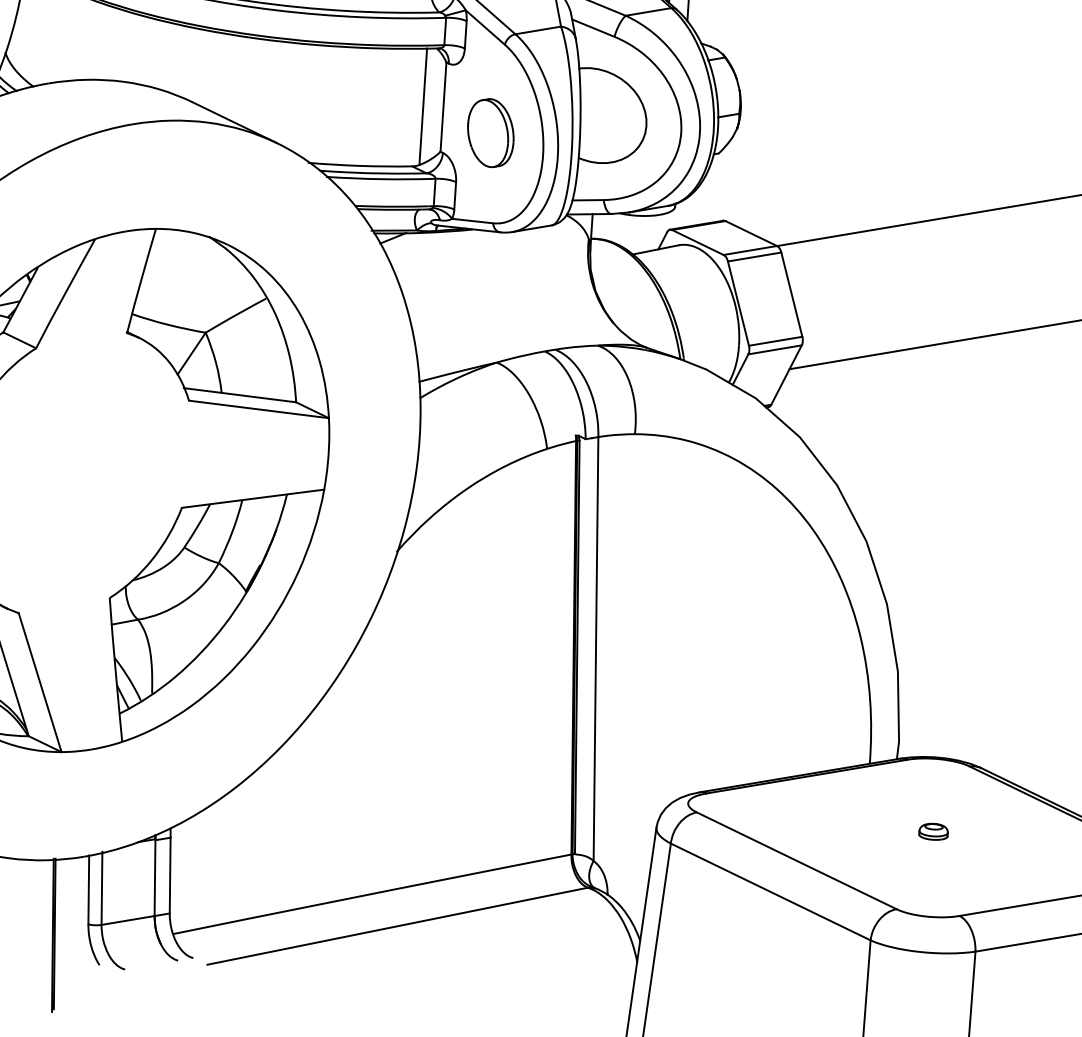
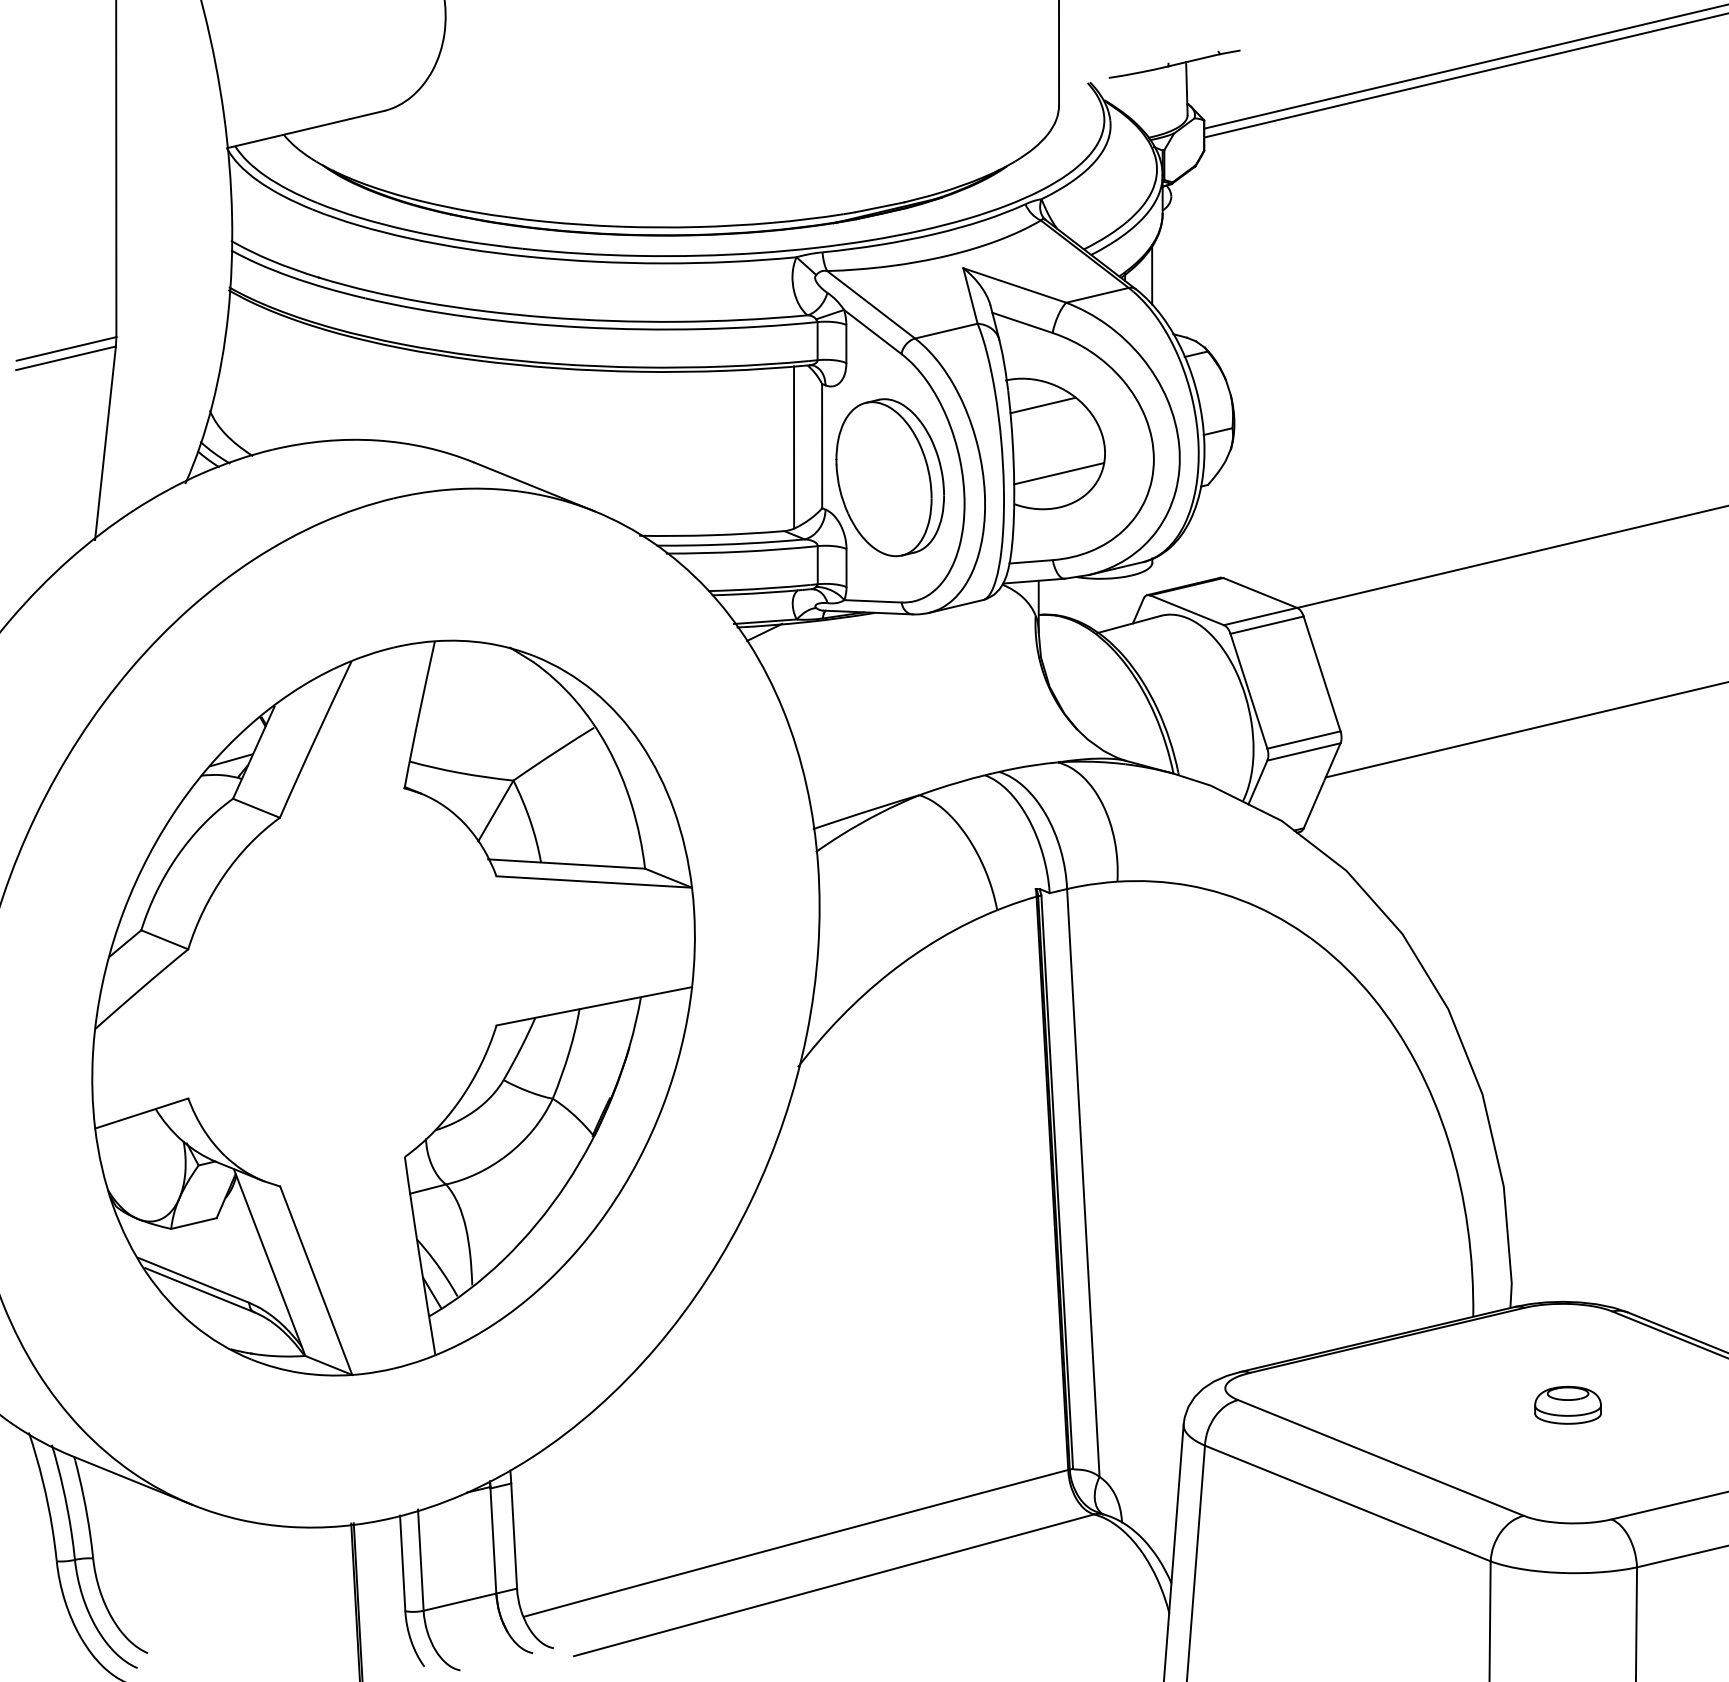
line: (603, 88) -> (1042, 405), added
part: (490, 132) -> (889, 477), size x1.67
line: (612, 138) -> (1058, 473), added
part: (933, 831) -> (1567, 1404), size x1.67

